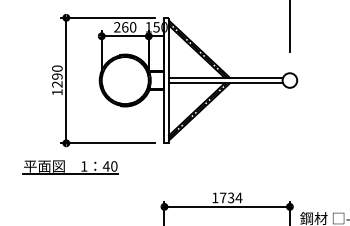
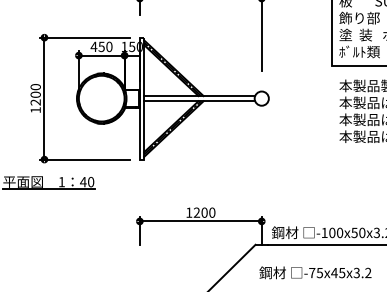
text: (120, 26) -> (97, 46), 260 -> 450
text: (57, 76) -> (35, 94), 1290 -> 1200
text: (230, 197) -> (204, 212), 1734 -> 1200

